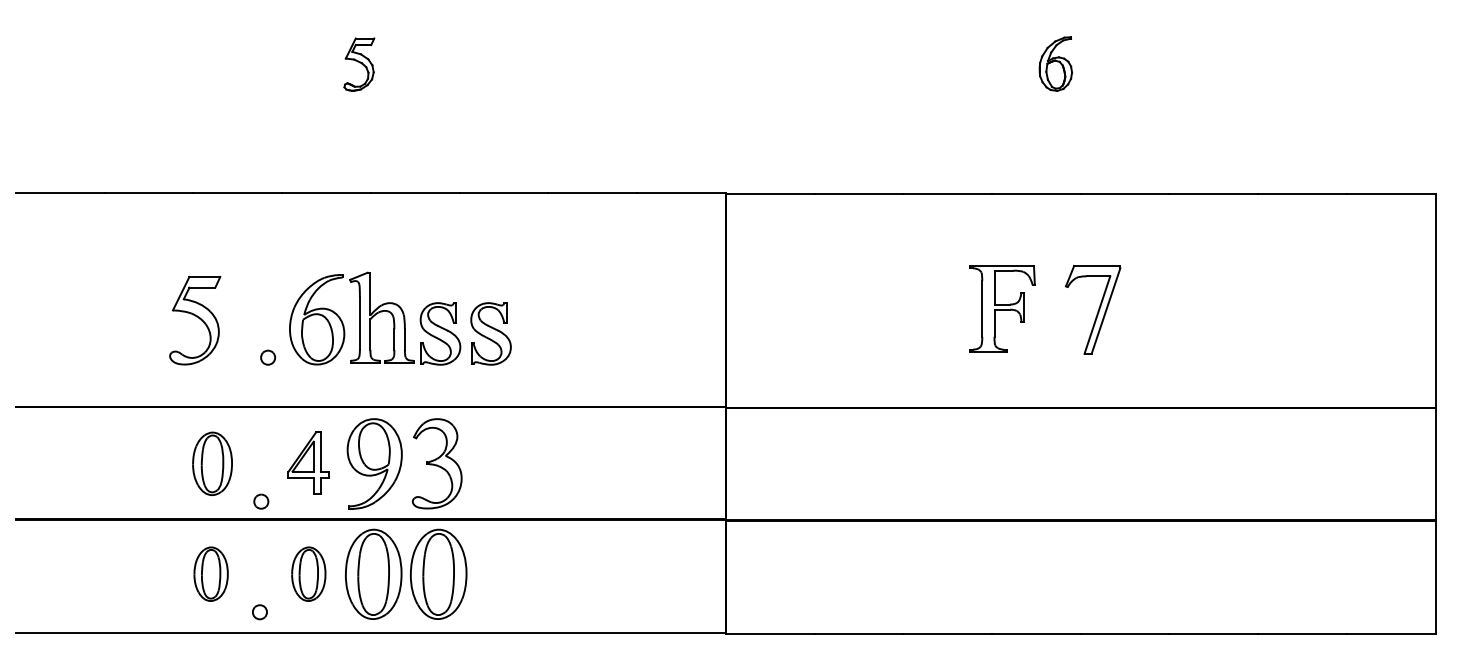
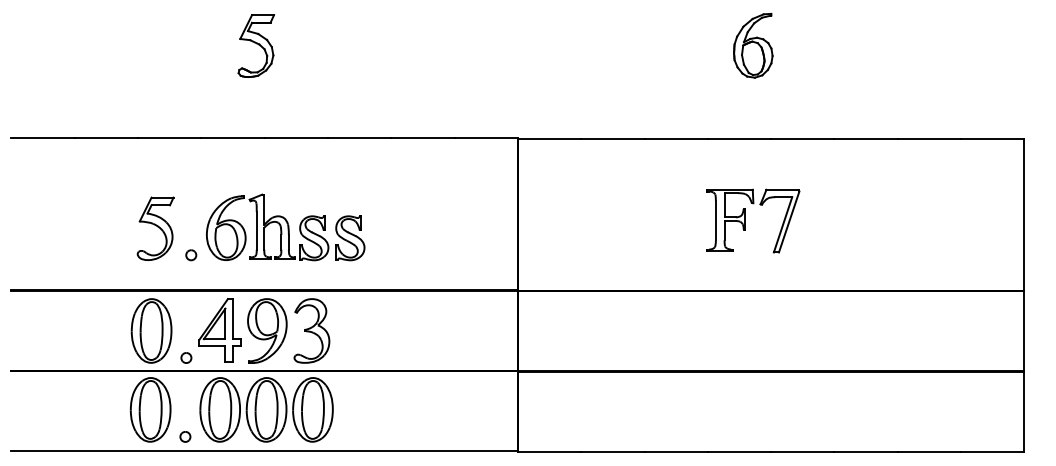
part: (1055, 63) -> (753, 45), size x1.67
part: (359, 64) -> (256, 46), size x1.67
part: (1002, 308) -> (730, 220), moved
part: (195, 320) -> (155, 228), moved
part: (308, 462) -> (220, 330), size x1.43
part: (212, 463) -> (151, 330), size x1.43
part: (210, 573) -> (150, 409), size x1.67
part: (308, 573) -> (220, 409), size x1.67

